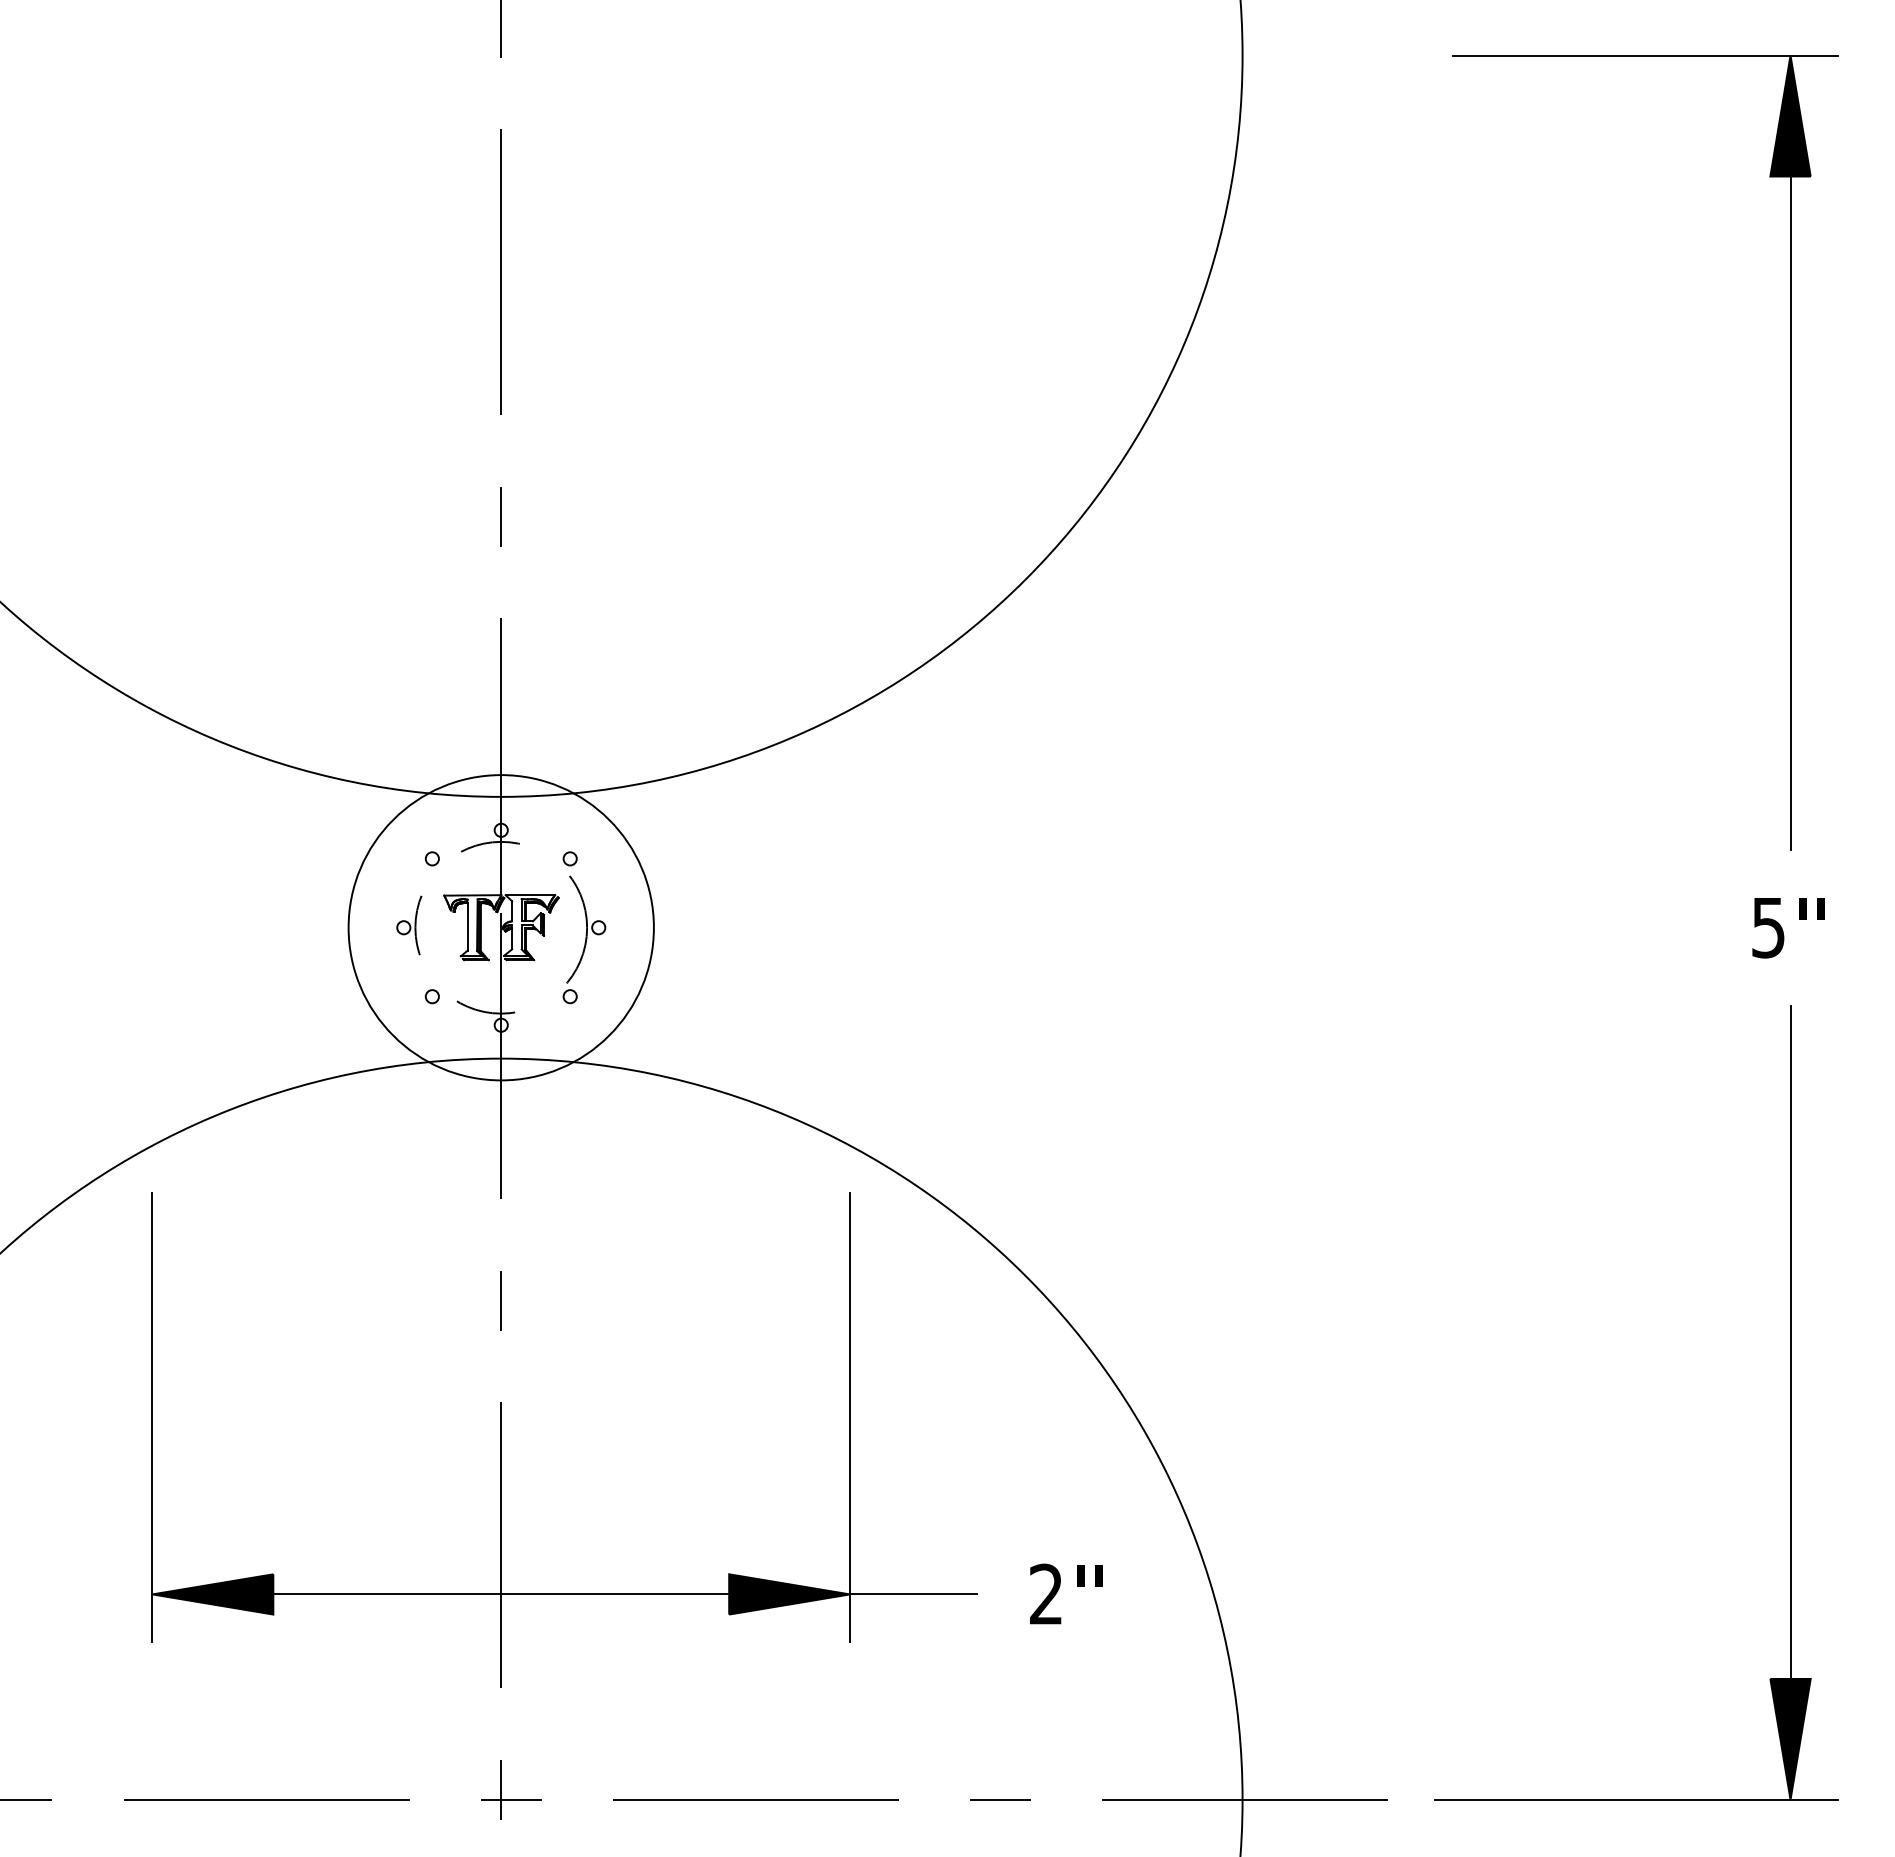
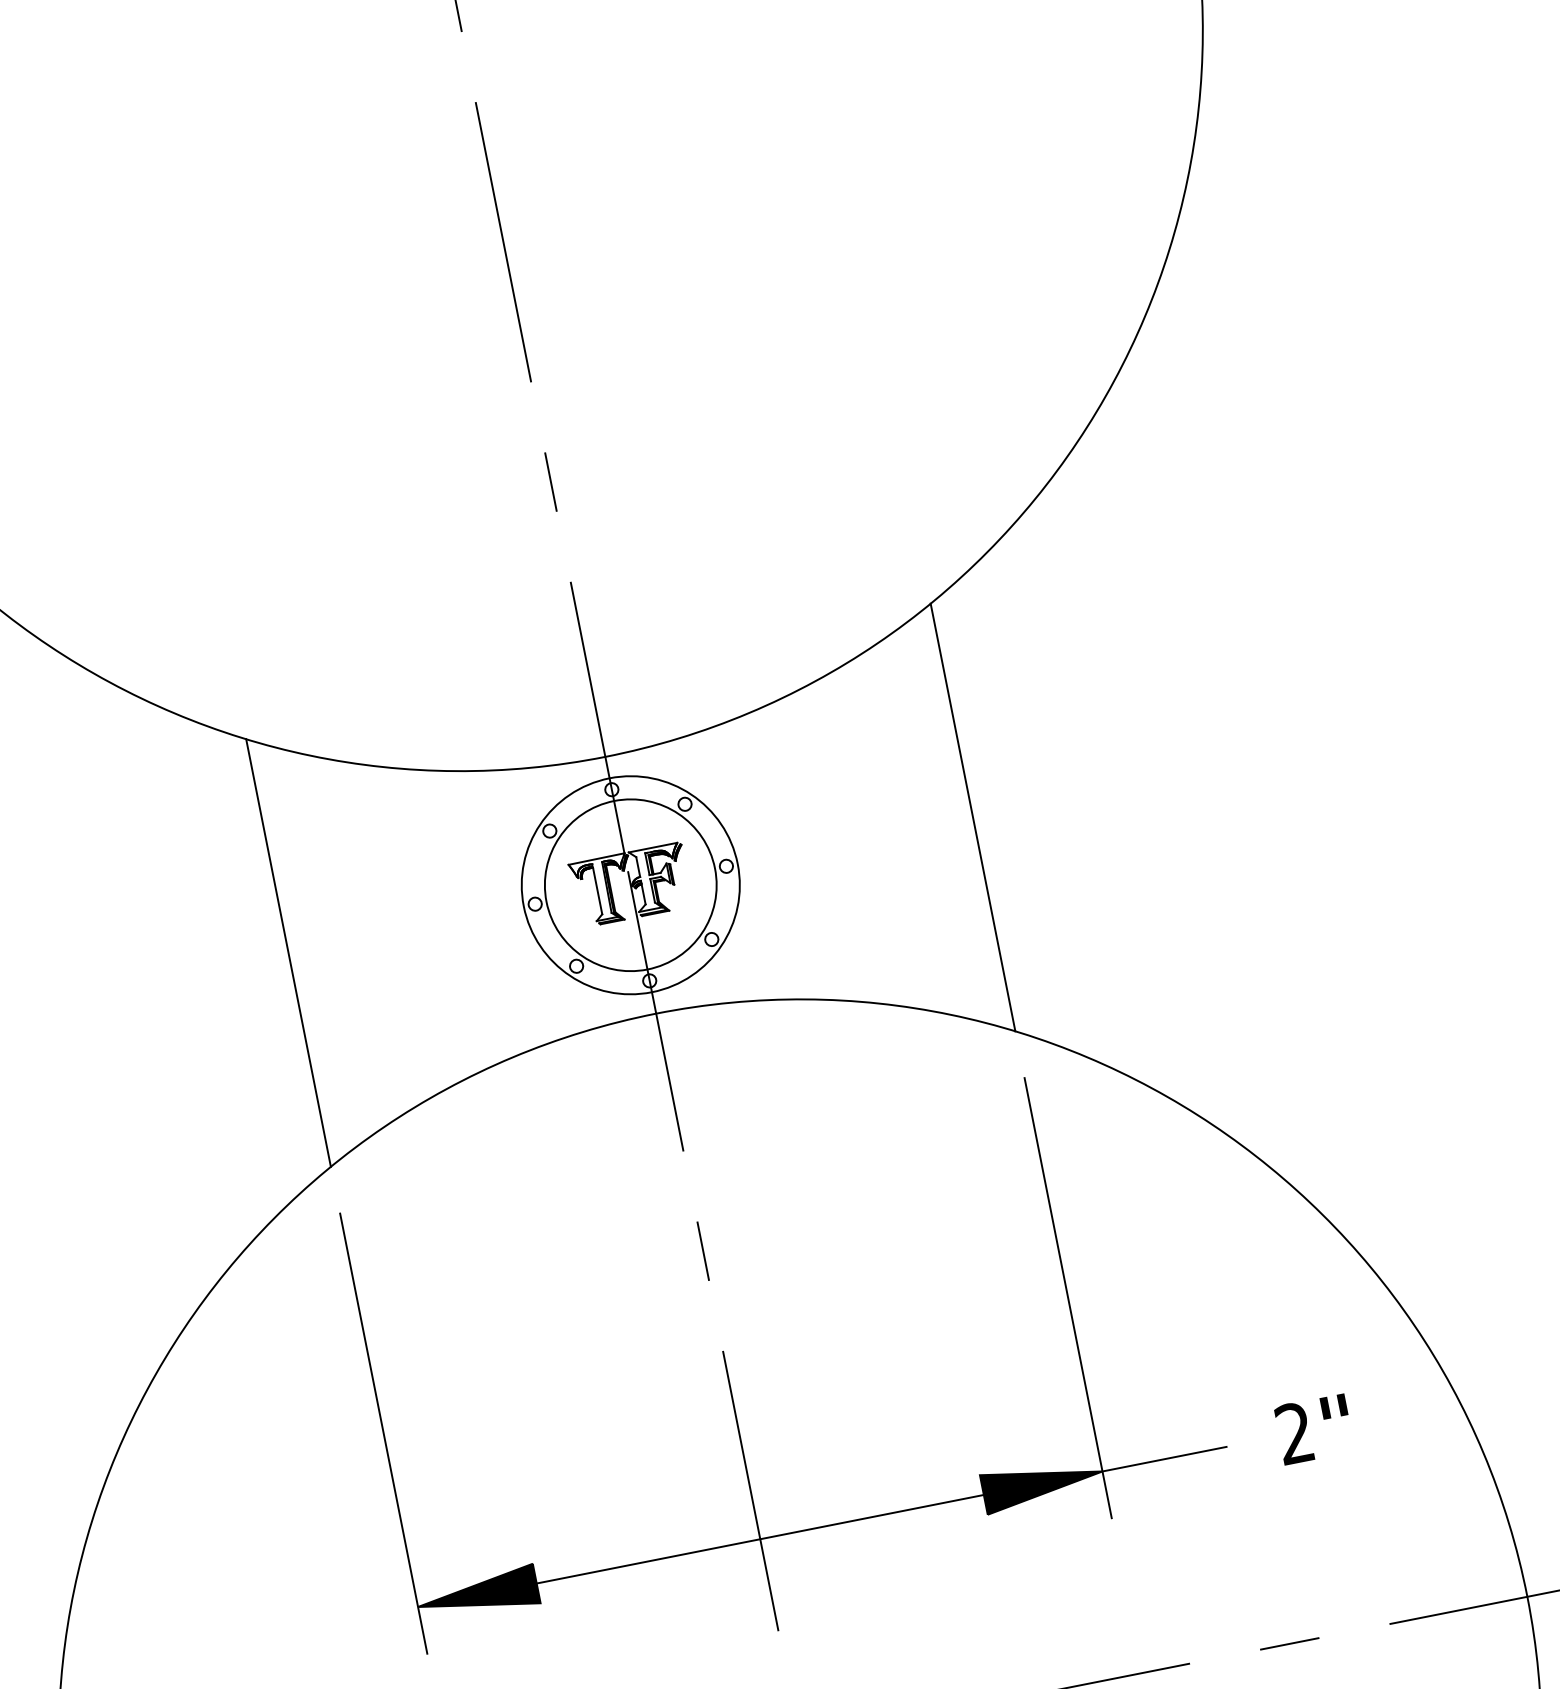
line: (152, 927) -> (288, 952), added
circle: (501, 927) -> (630, 884), dashed -> solid
circle: (501, 927) -> (630, 884), size x0.71
line: (850, 927) -> (973, 817), added

